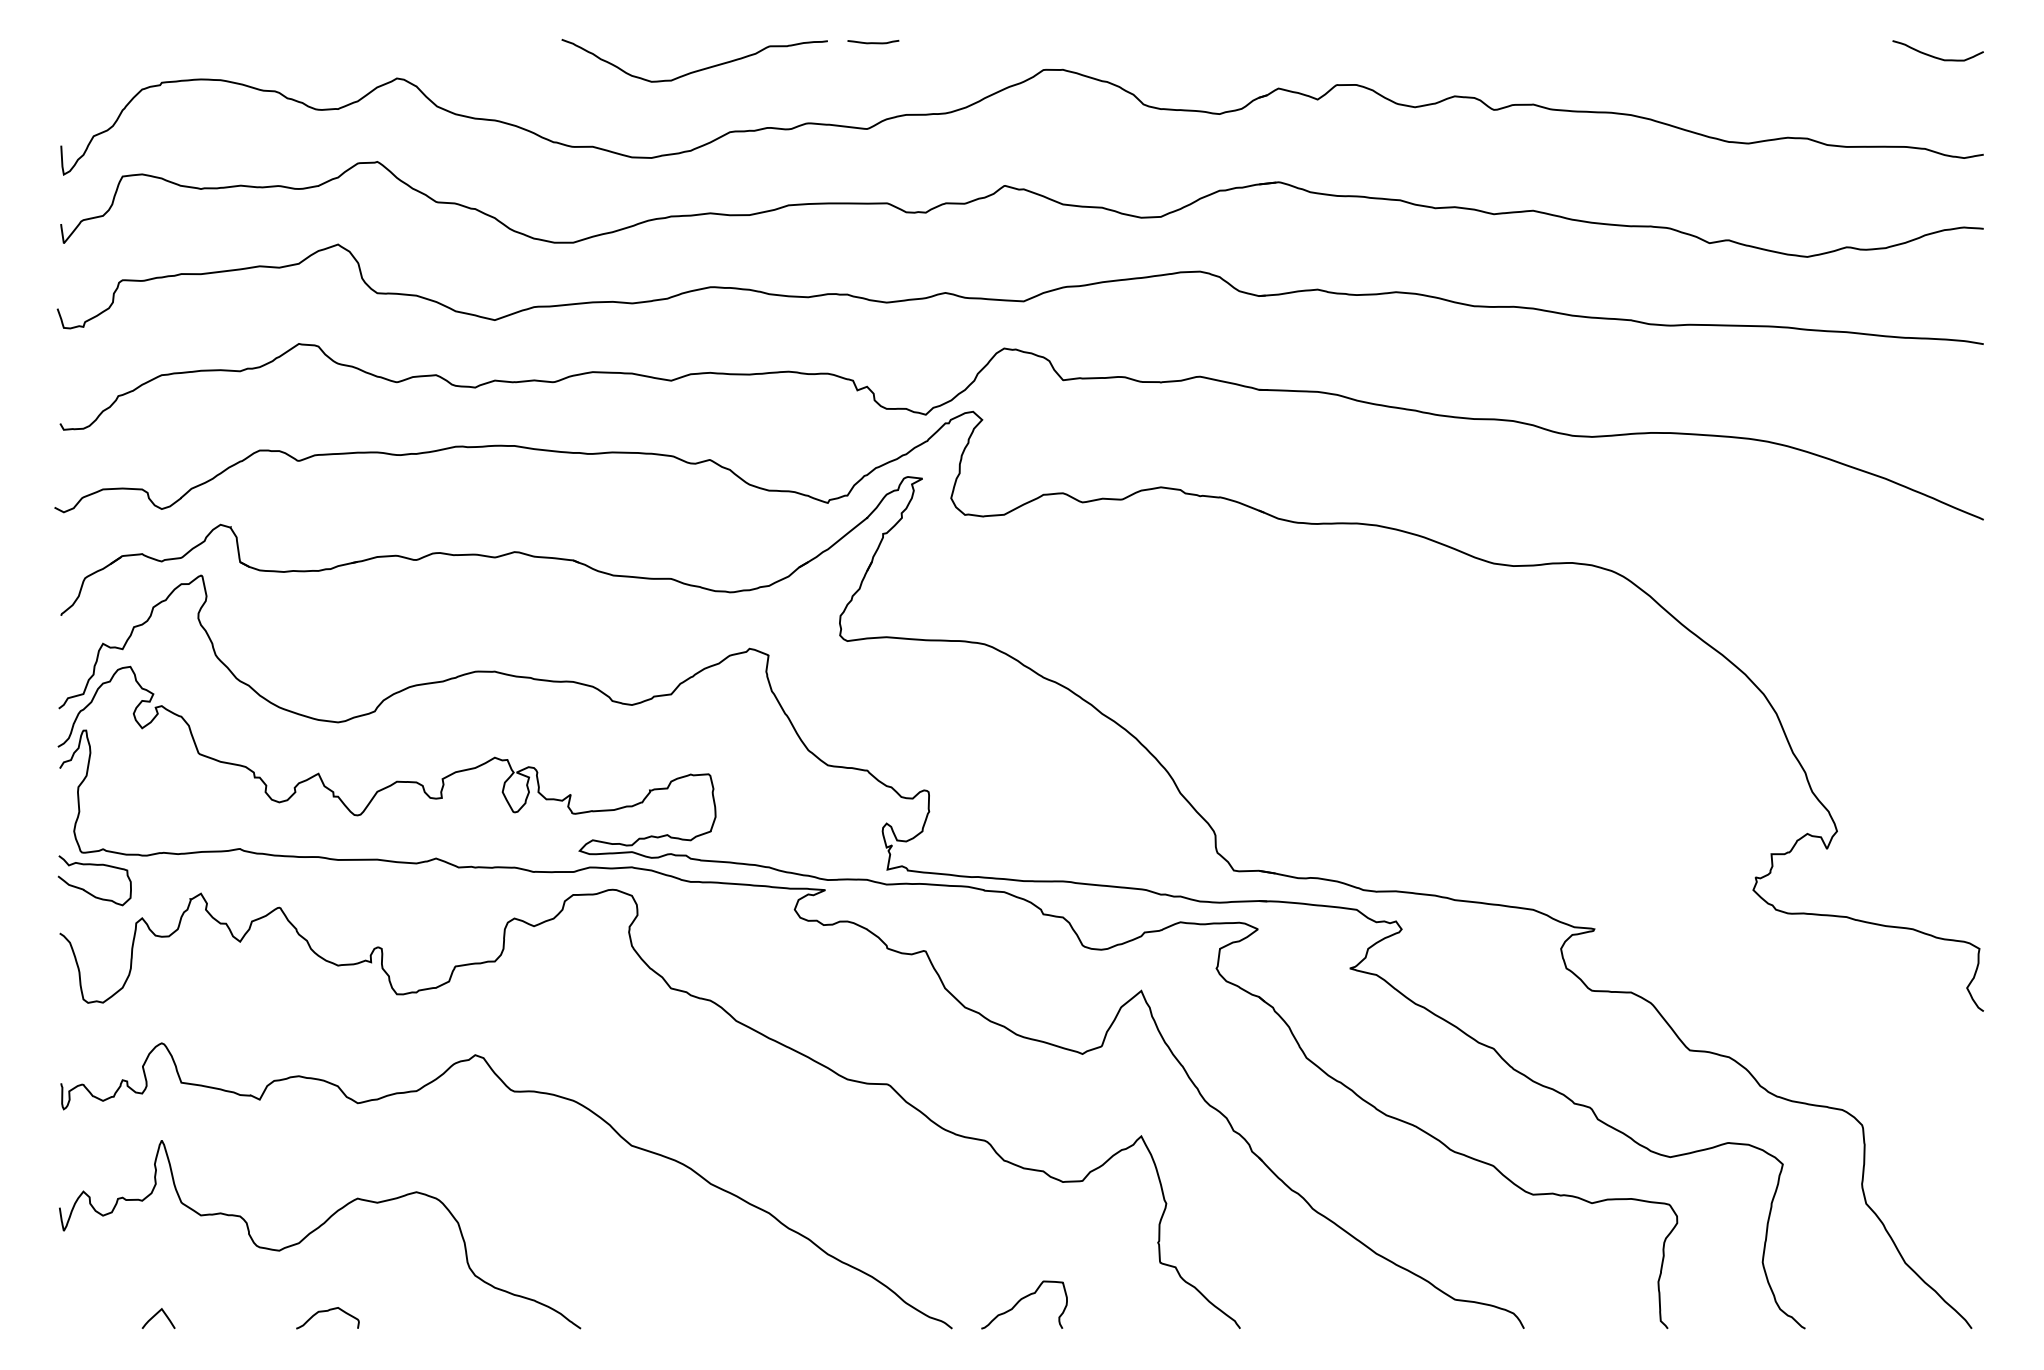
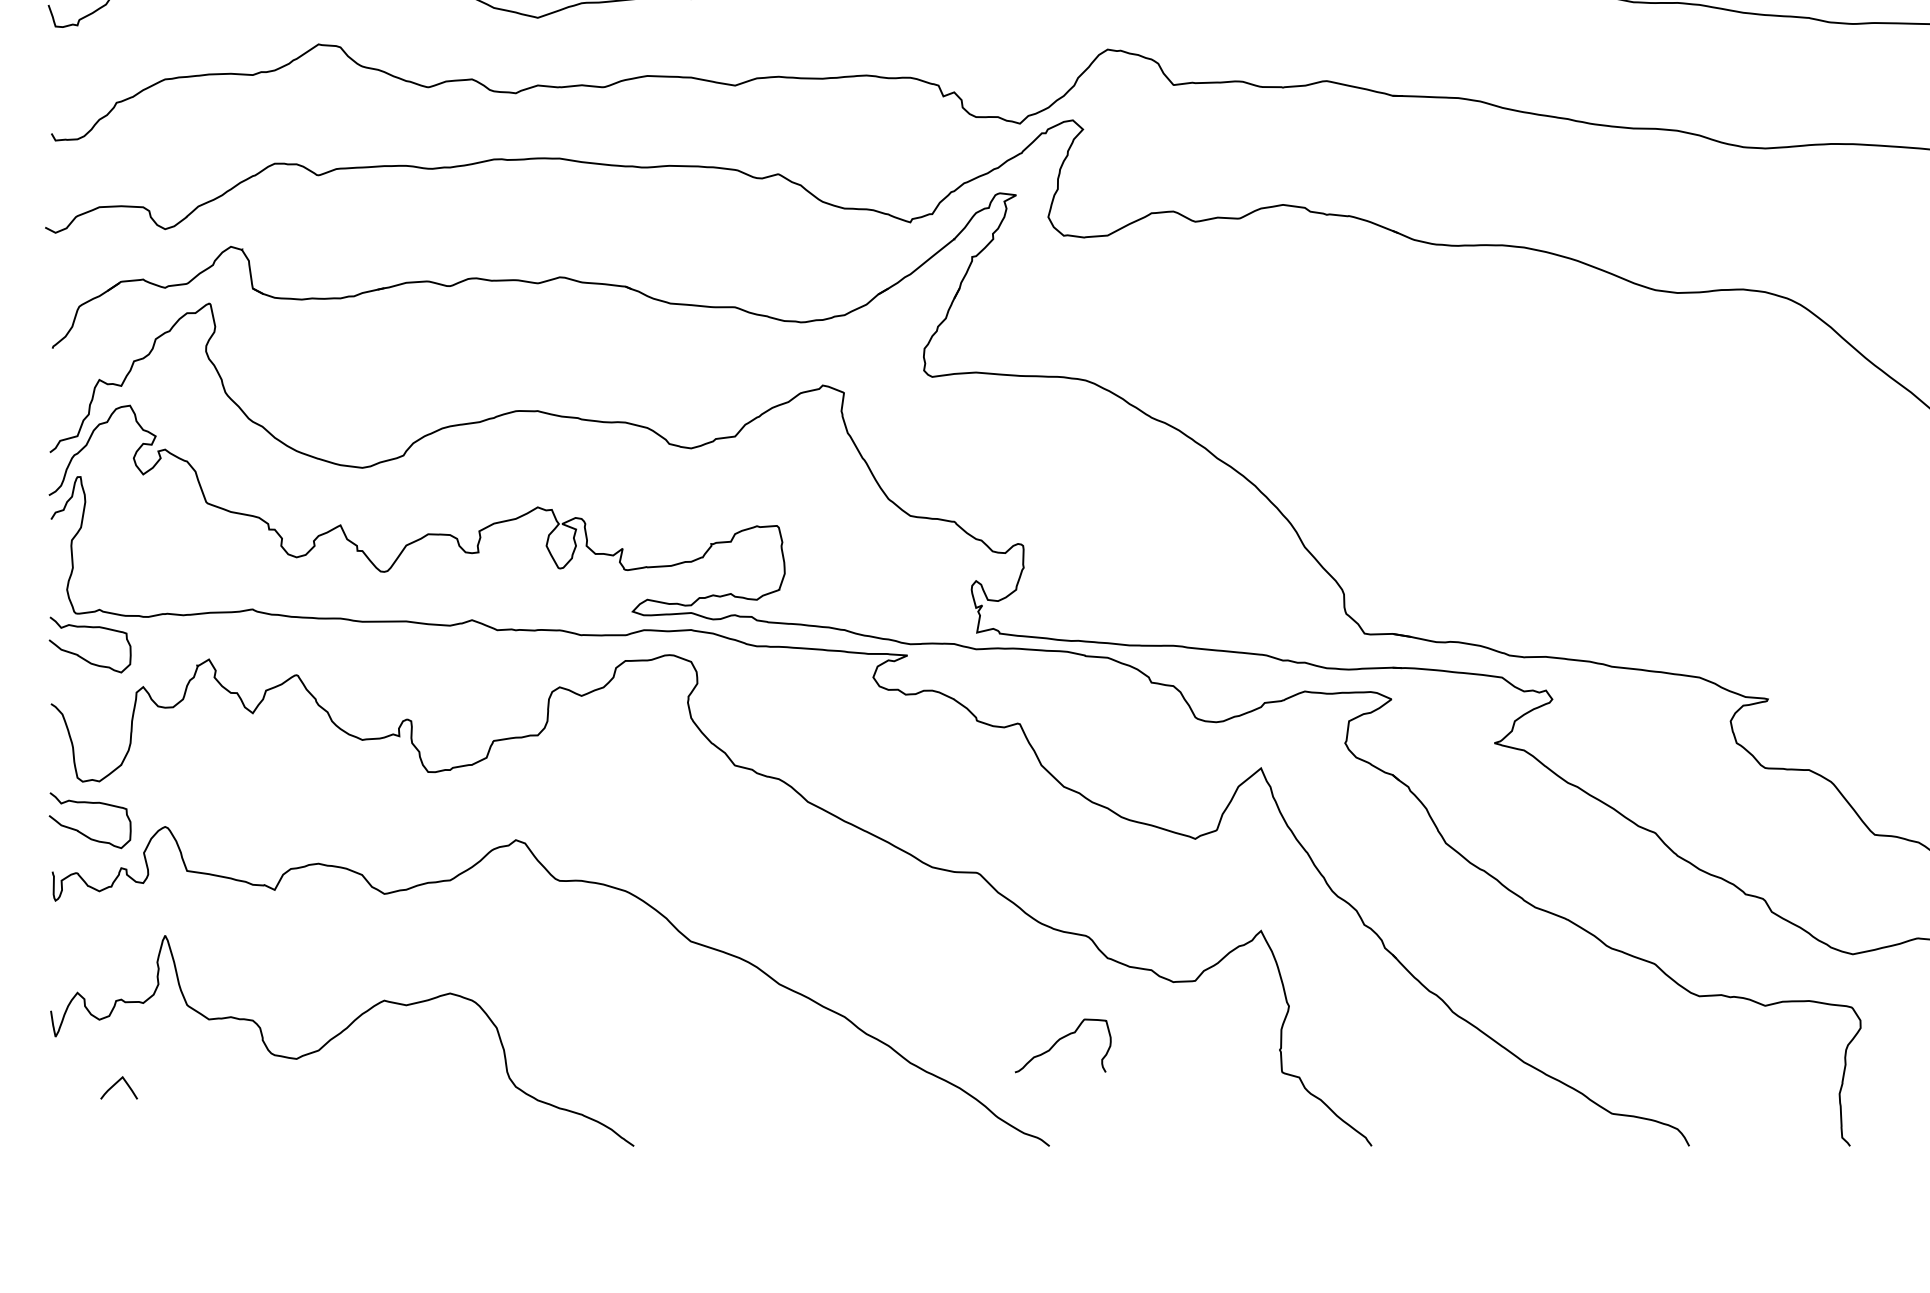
curve: (88, 1048) -> (83, 832), added
curve: (1021, 1300) -> (1059, 1040), moved
curve: (327, 1311) -> (350, 1126), removed
curve: (156, 1315) -> (116, 1084), moved

